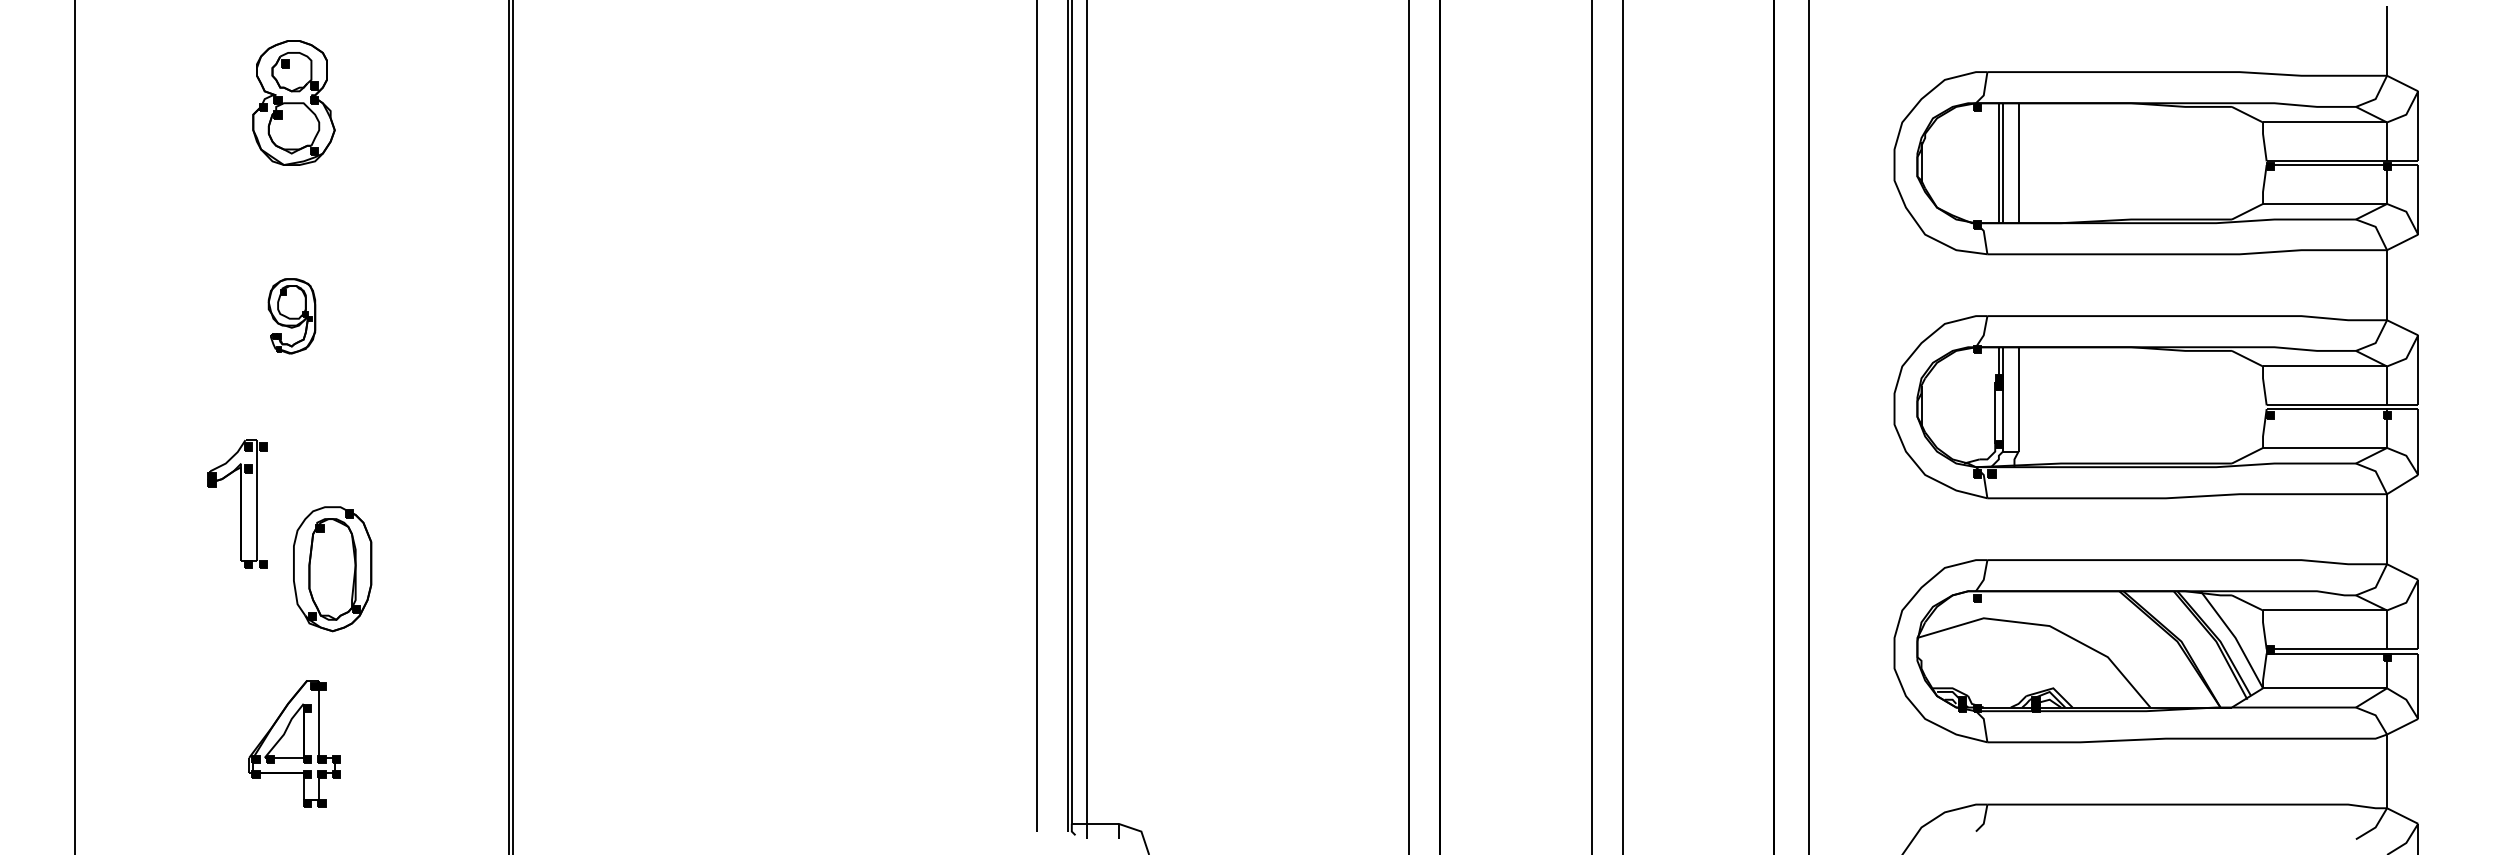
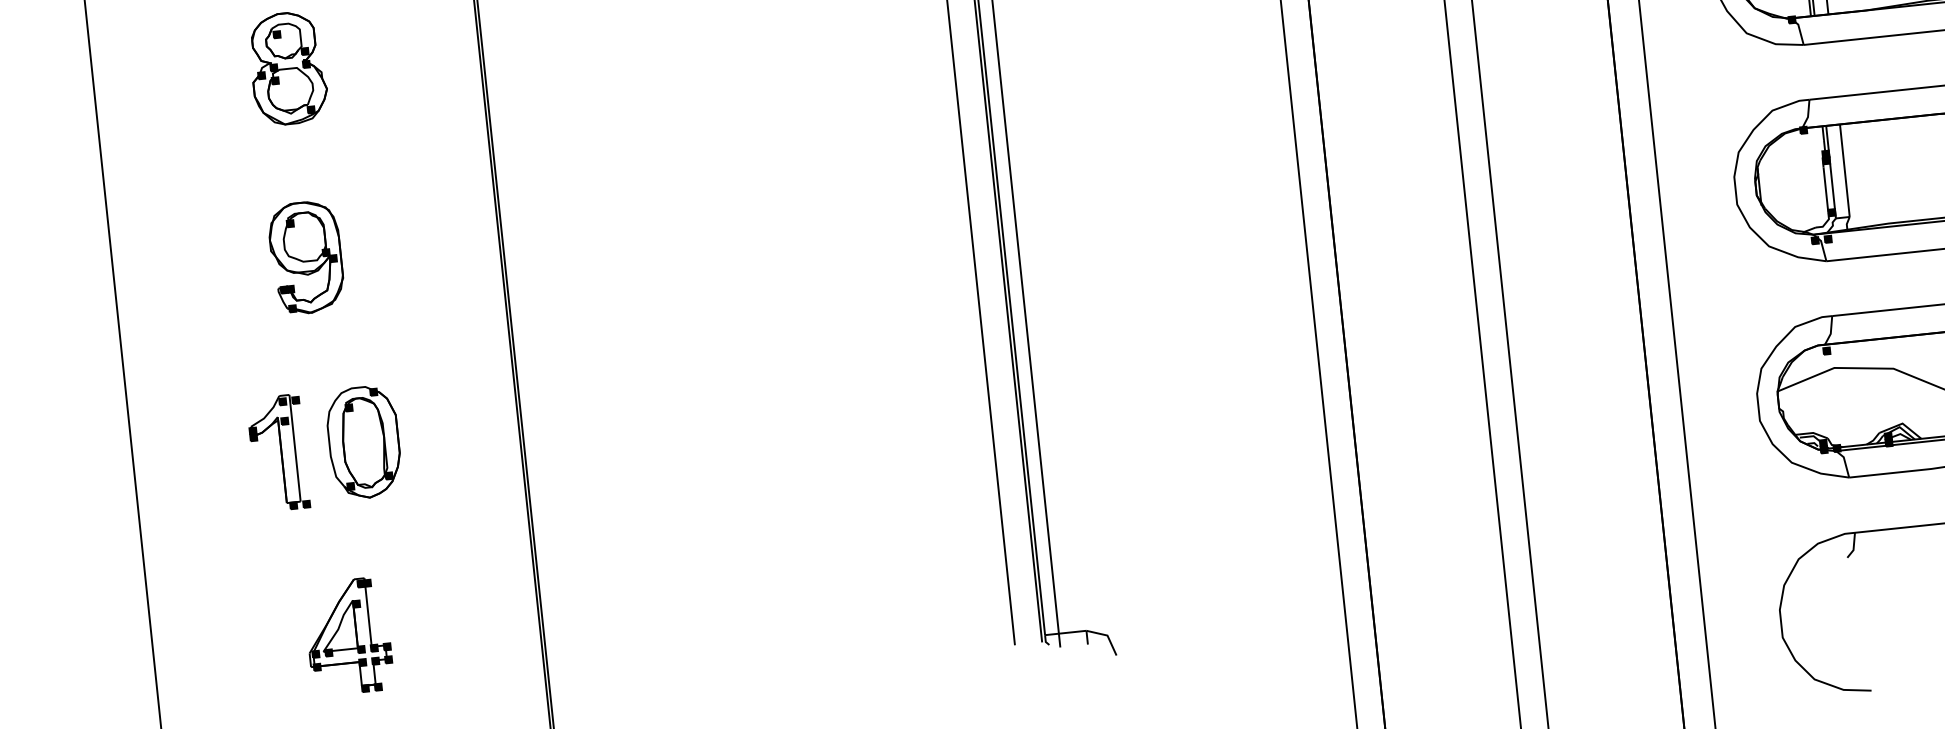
part: (291, 316) -> (306, 258), size x1.67
part: (237, 503) -> (278, 452), moved
part: (332, 569) -> (364, 442), moved

